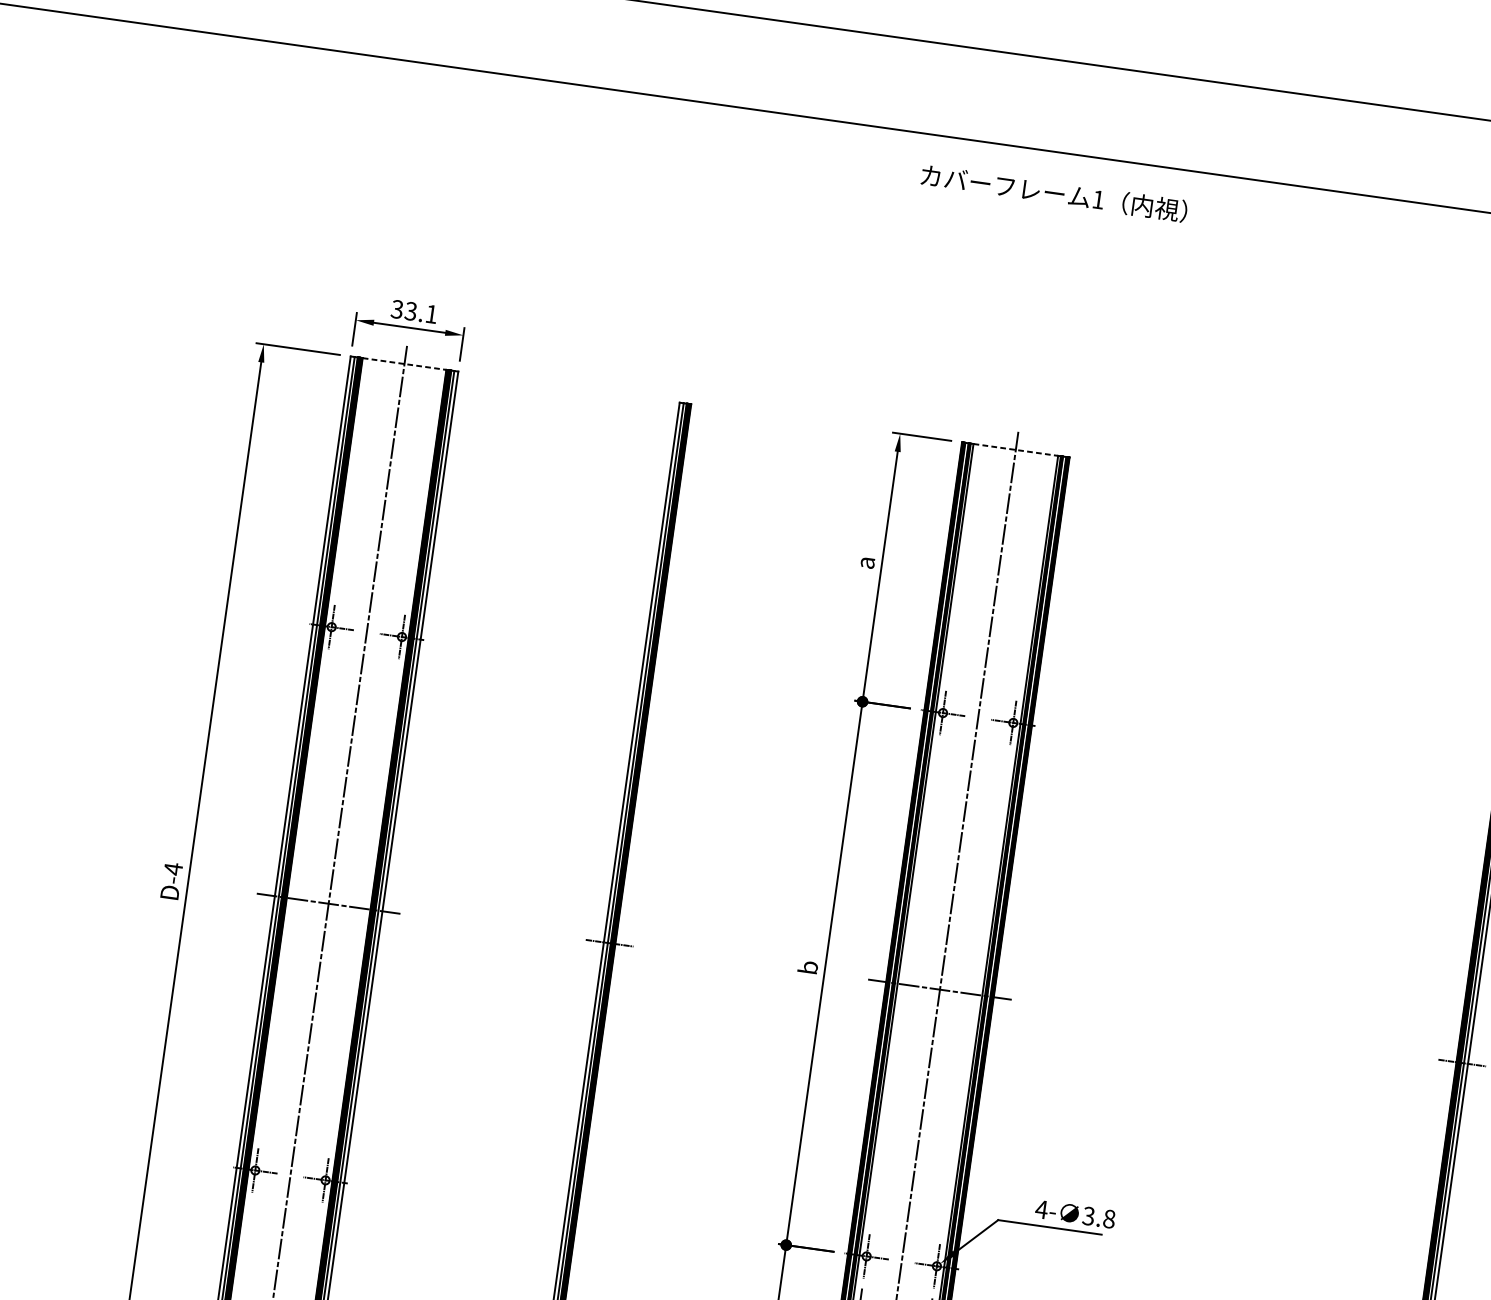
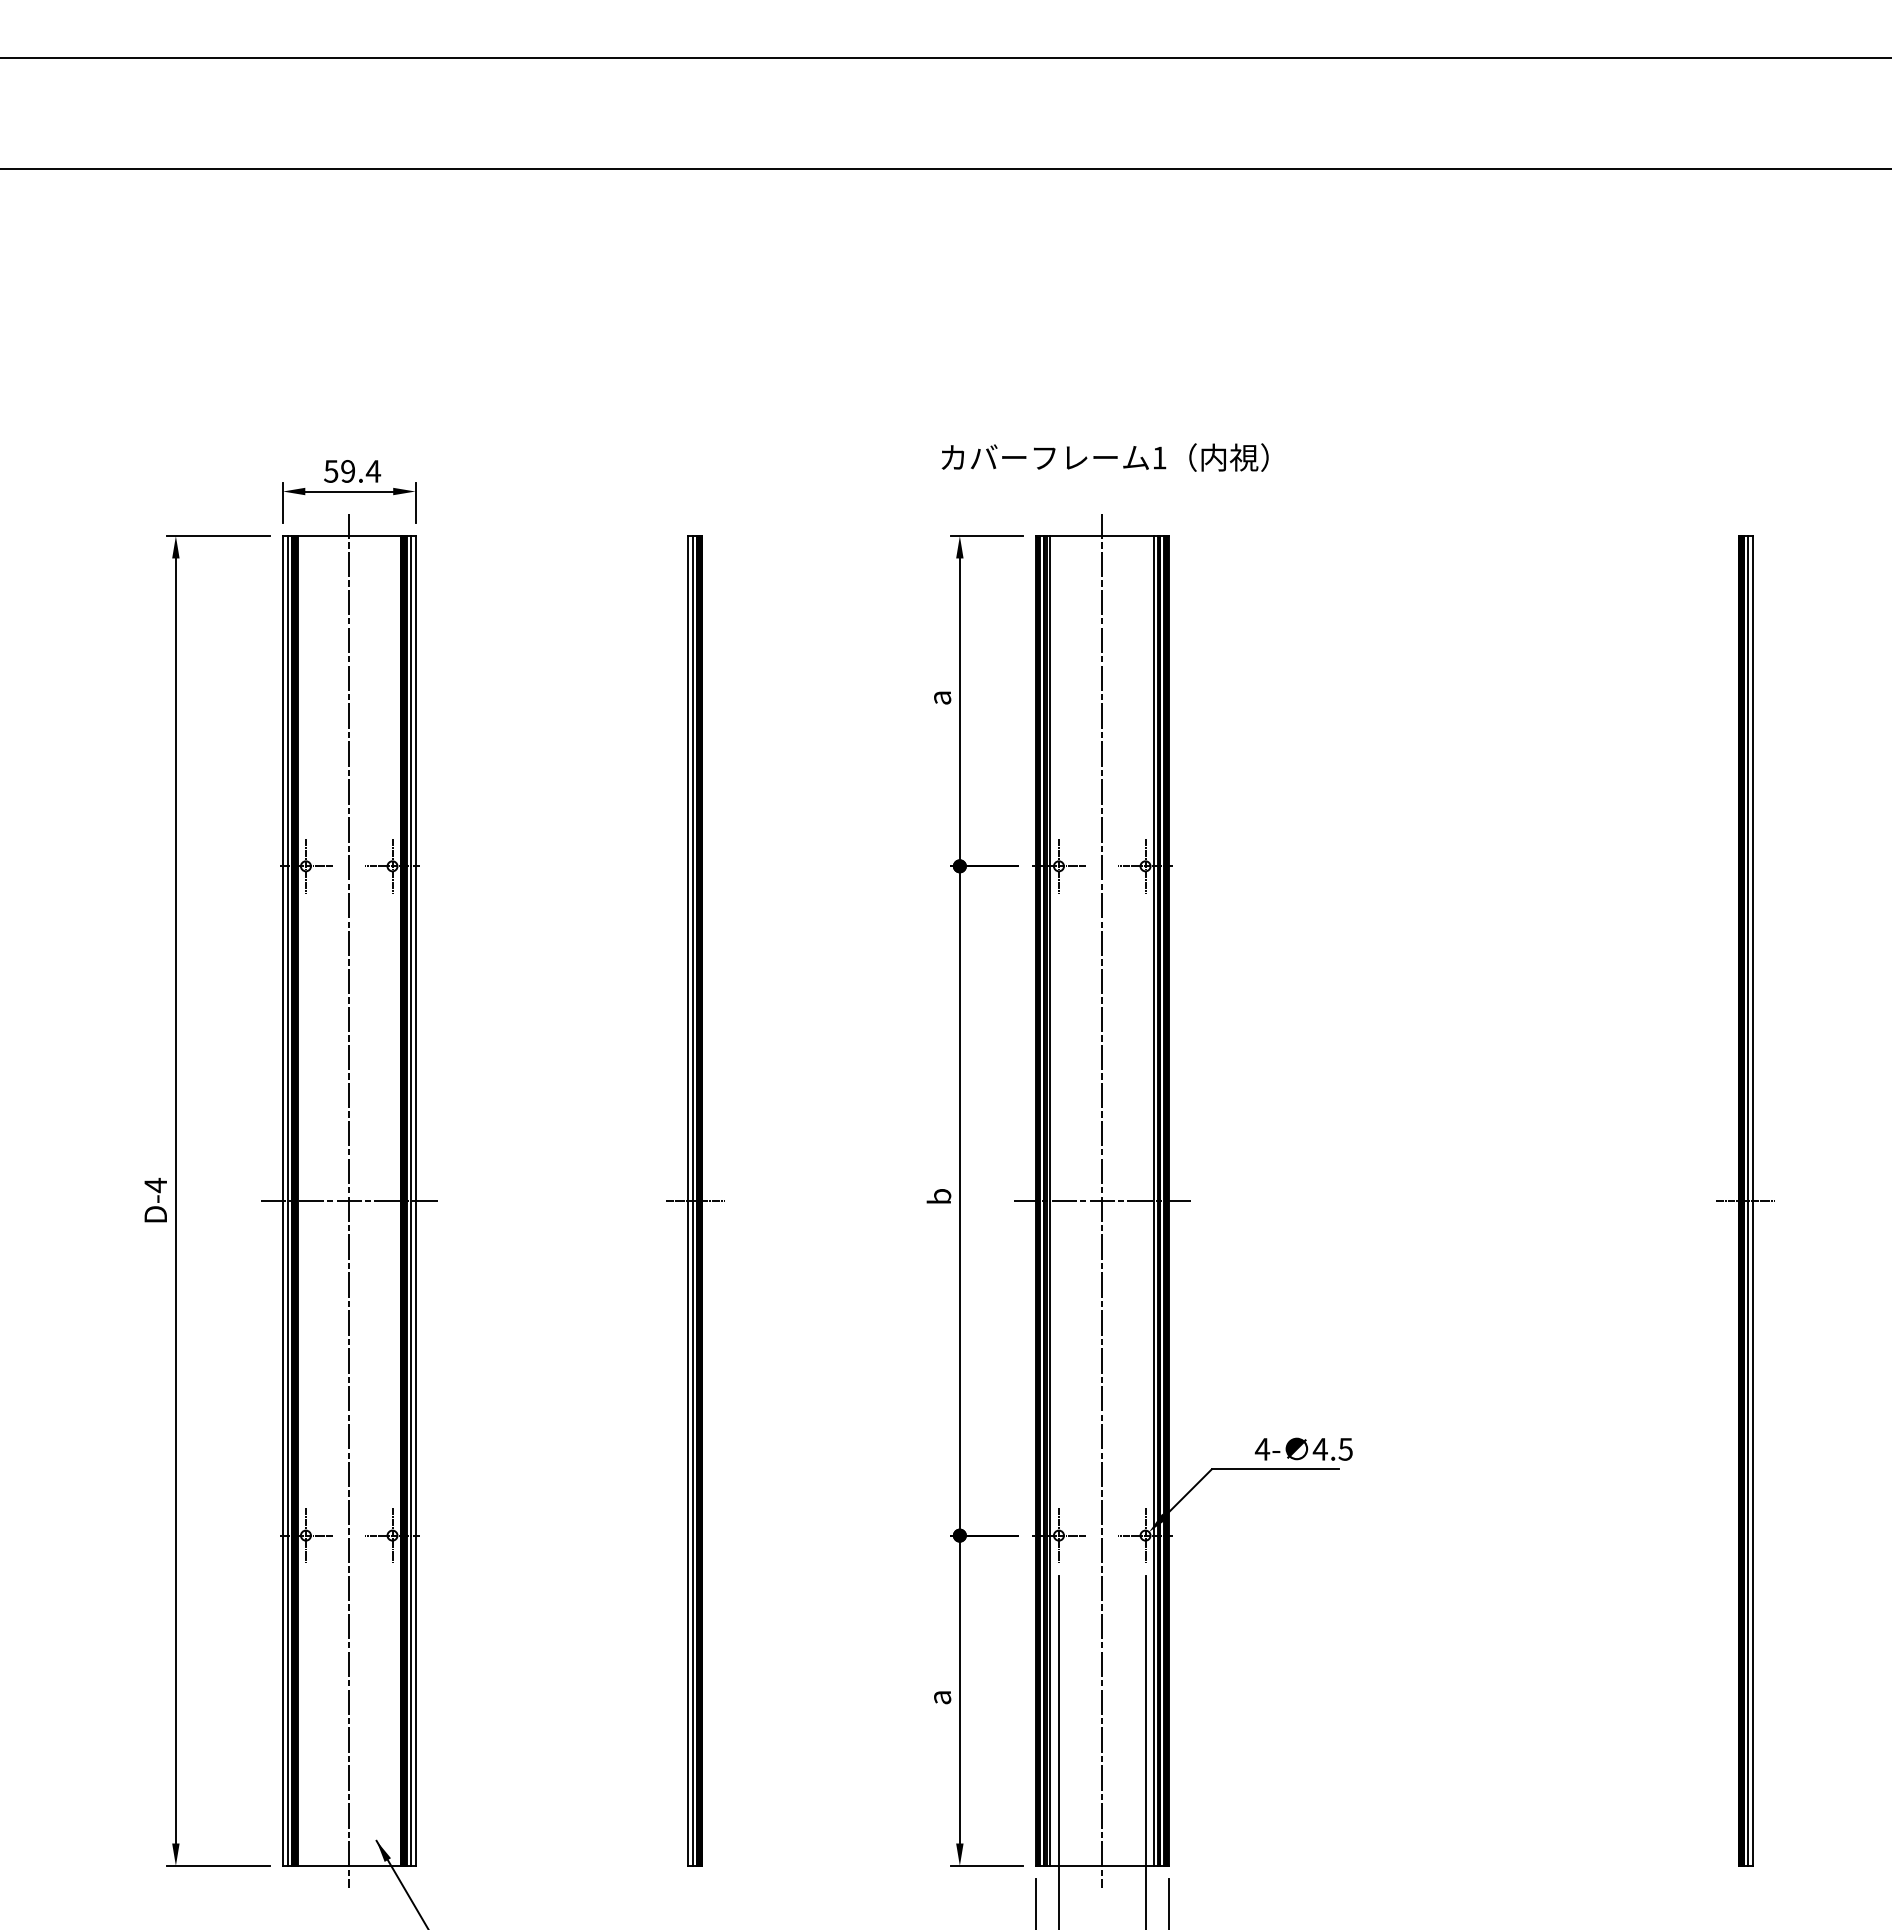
text: (1053, 193) -> (1104, 457), moved
text: (414, 311) -> (352, 471), 33.1 -> 59.4
line: (404, 364) -> (349, 536), dashed -> solid
line: (1016, 450) -> (1102, 536), dashed -> solid
text: (1098, 1216) -> (1332, 1448), 3.8 -> 4.5

